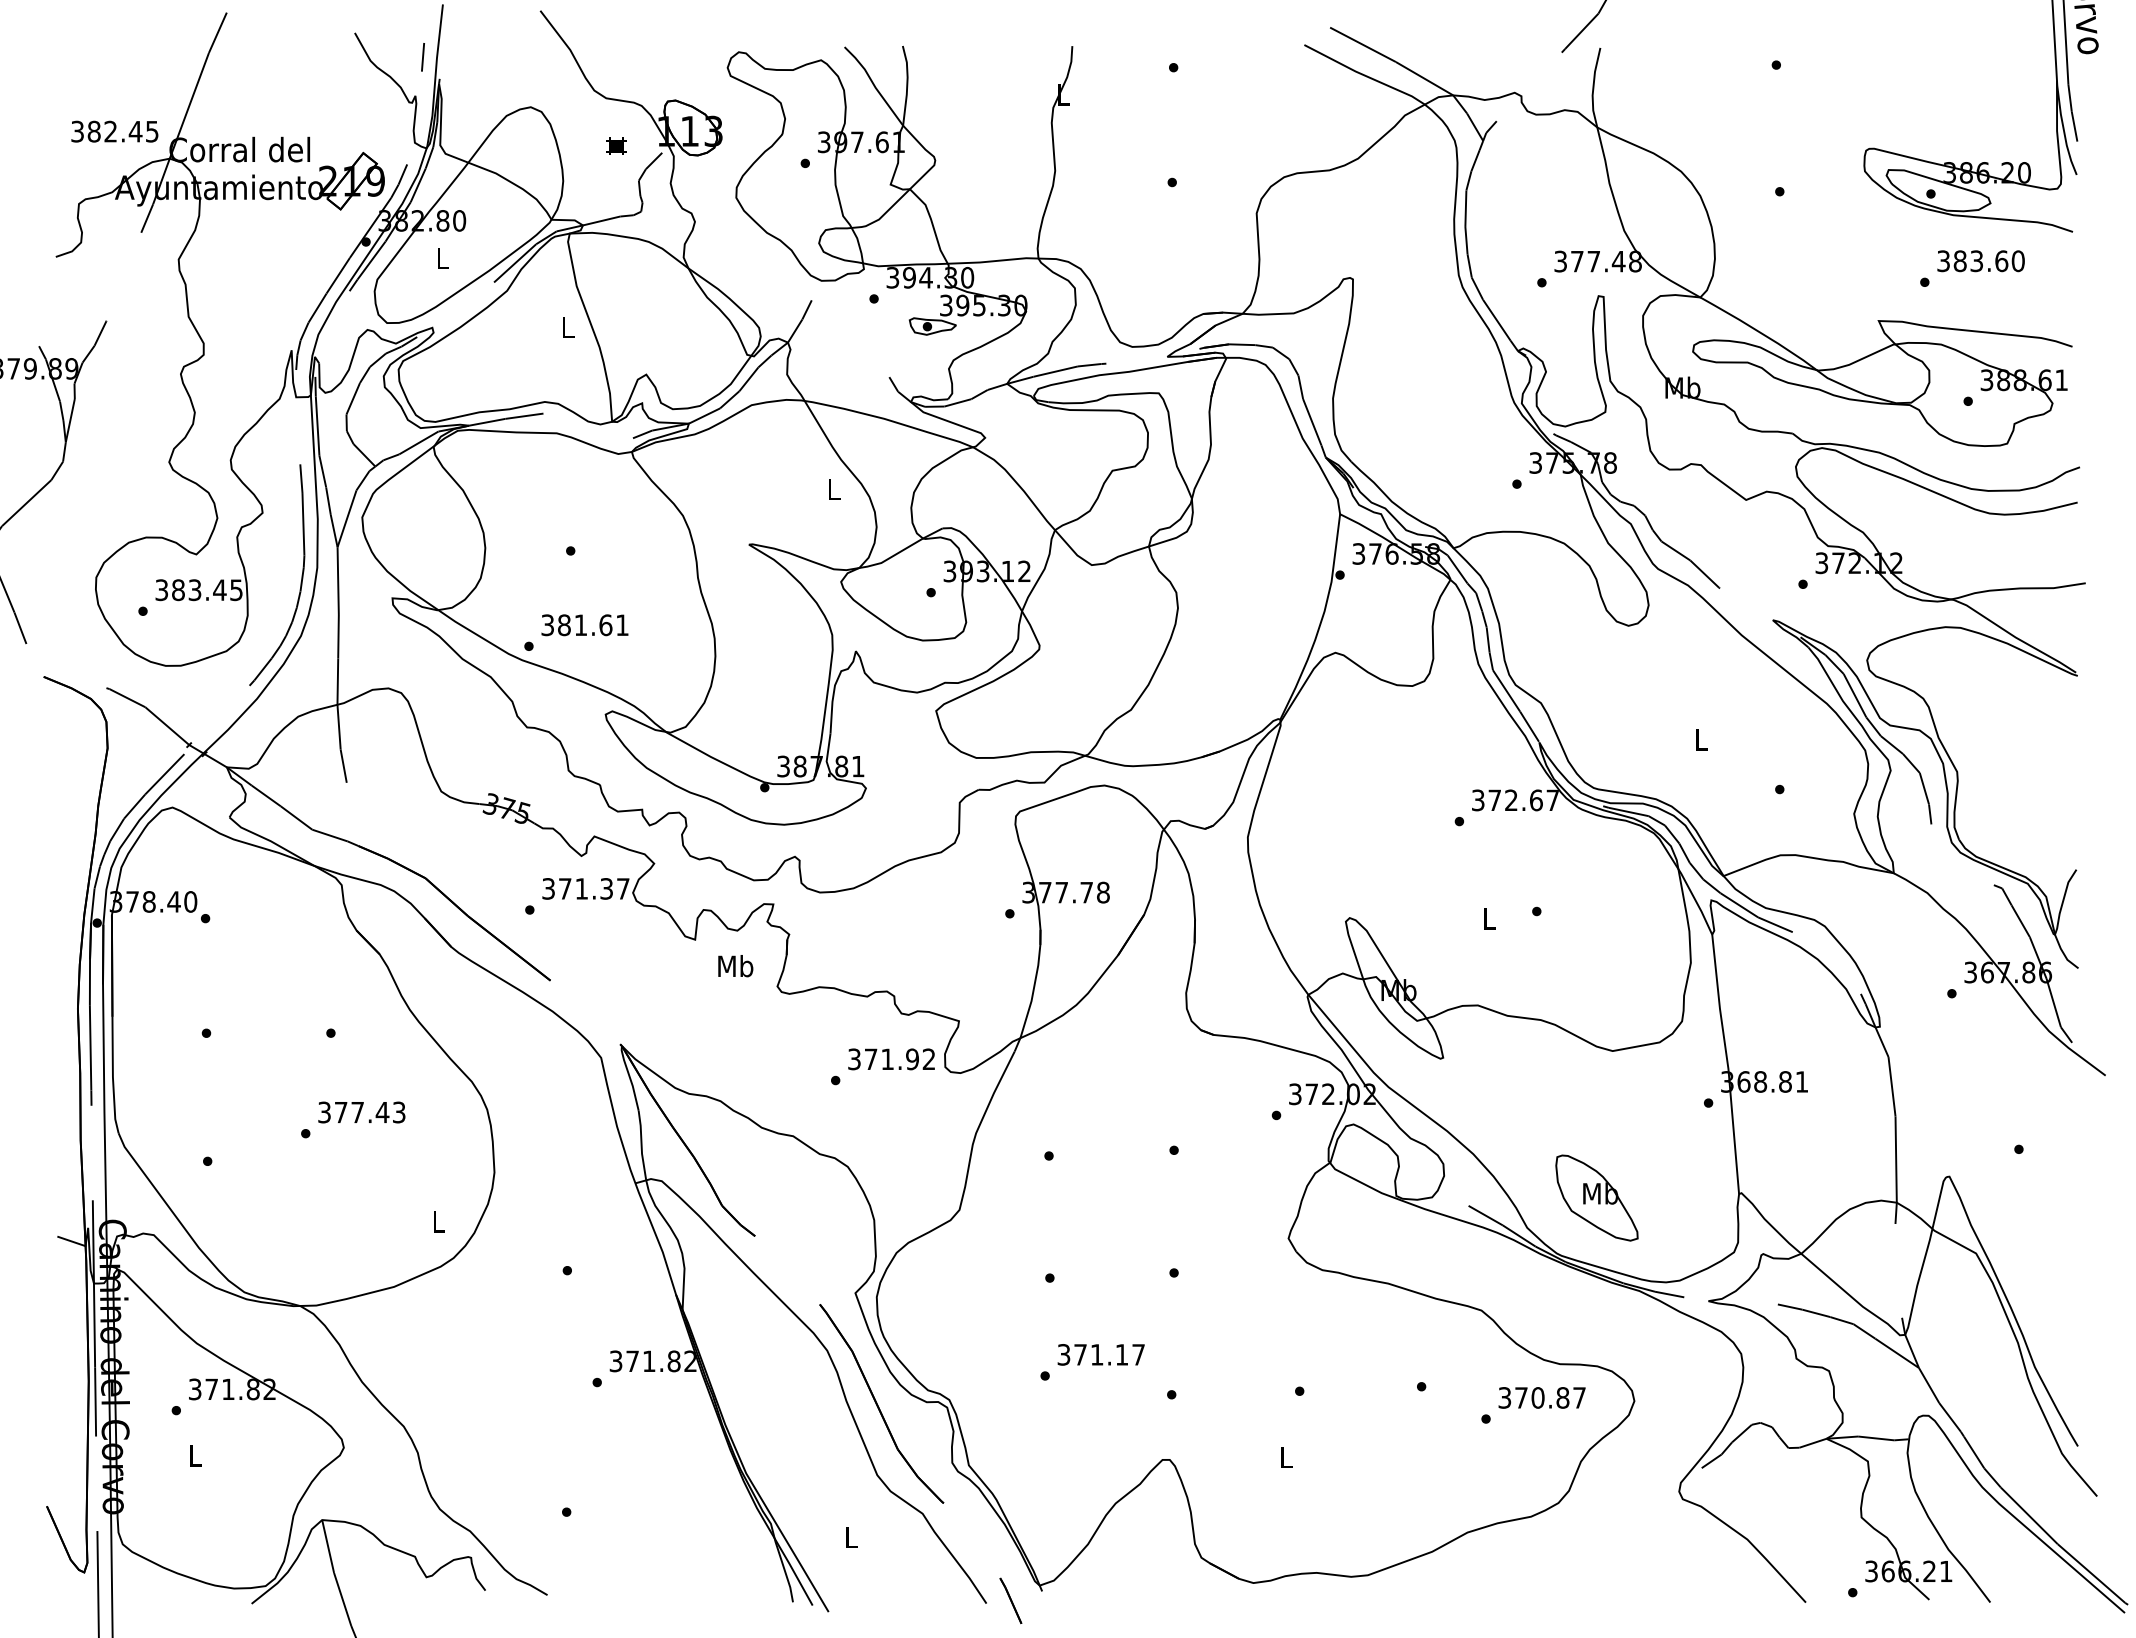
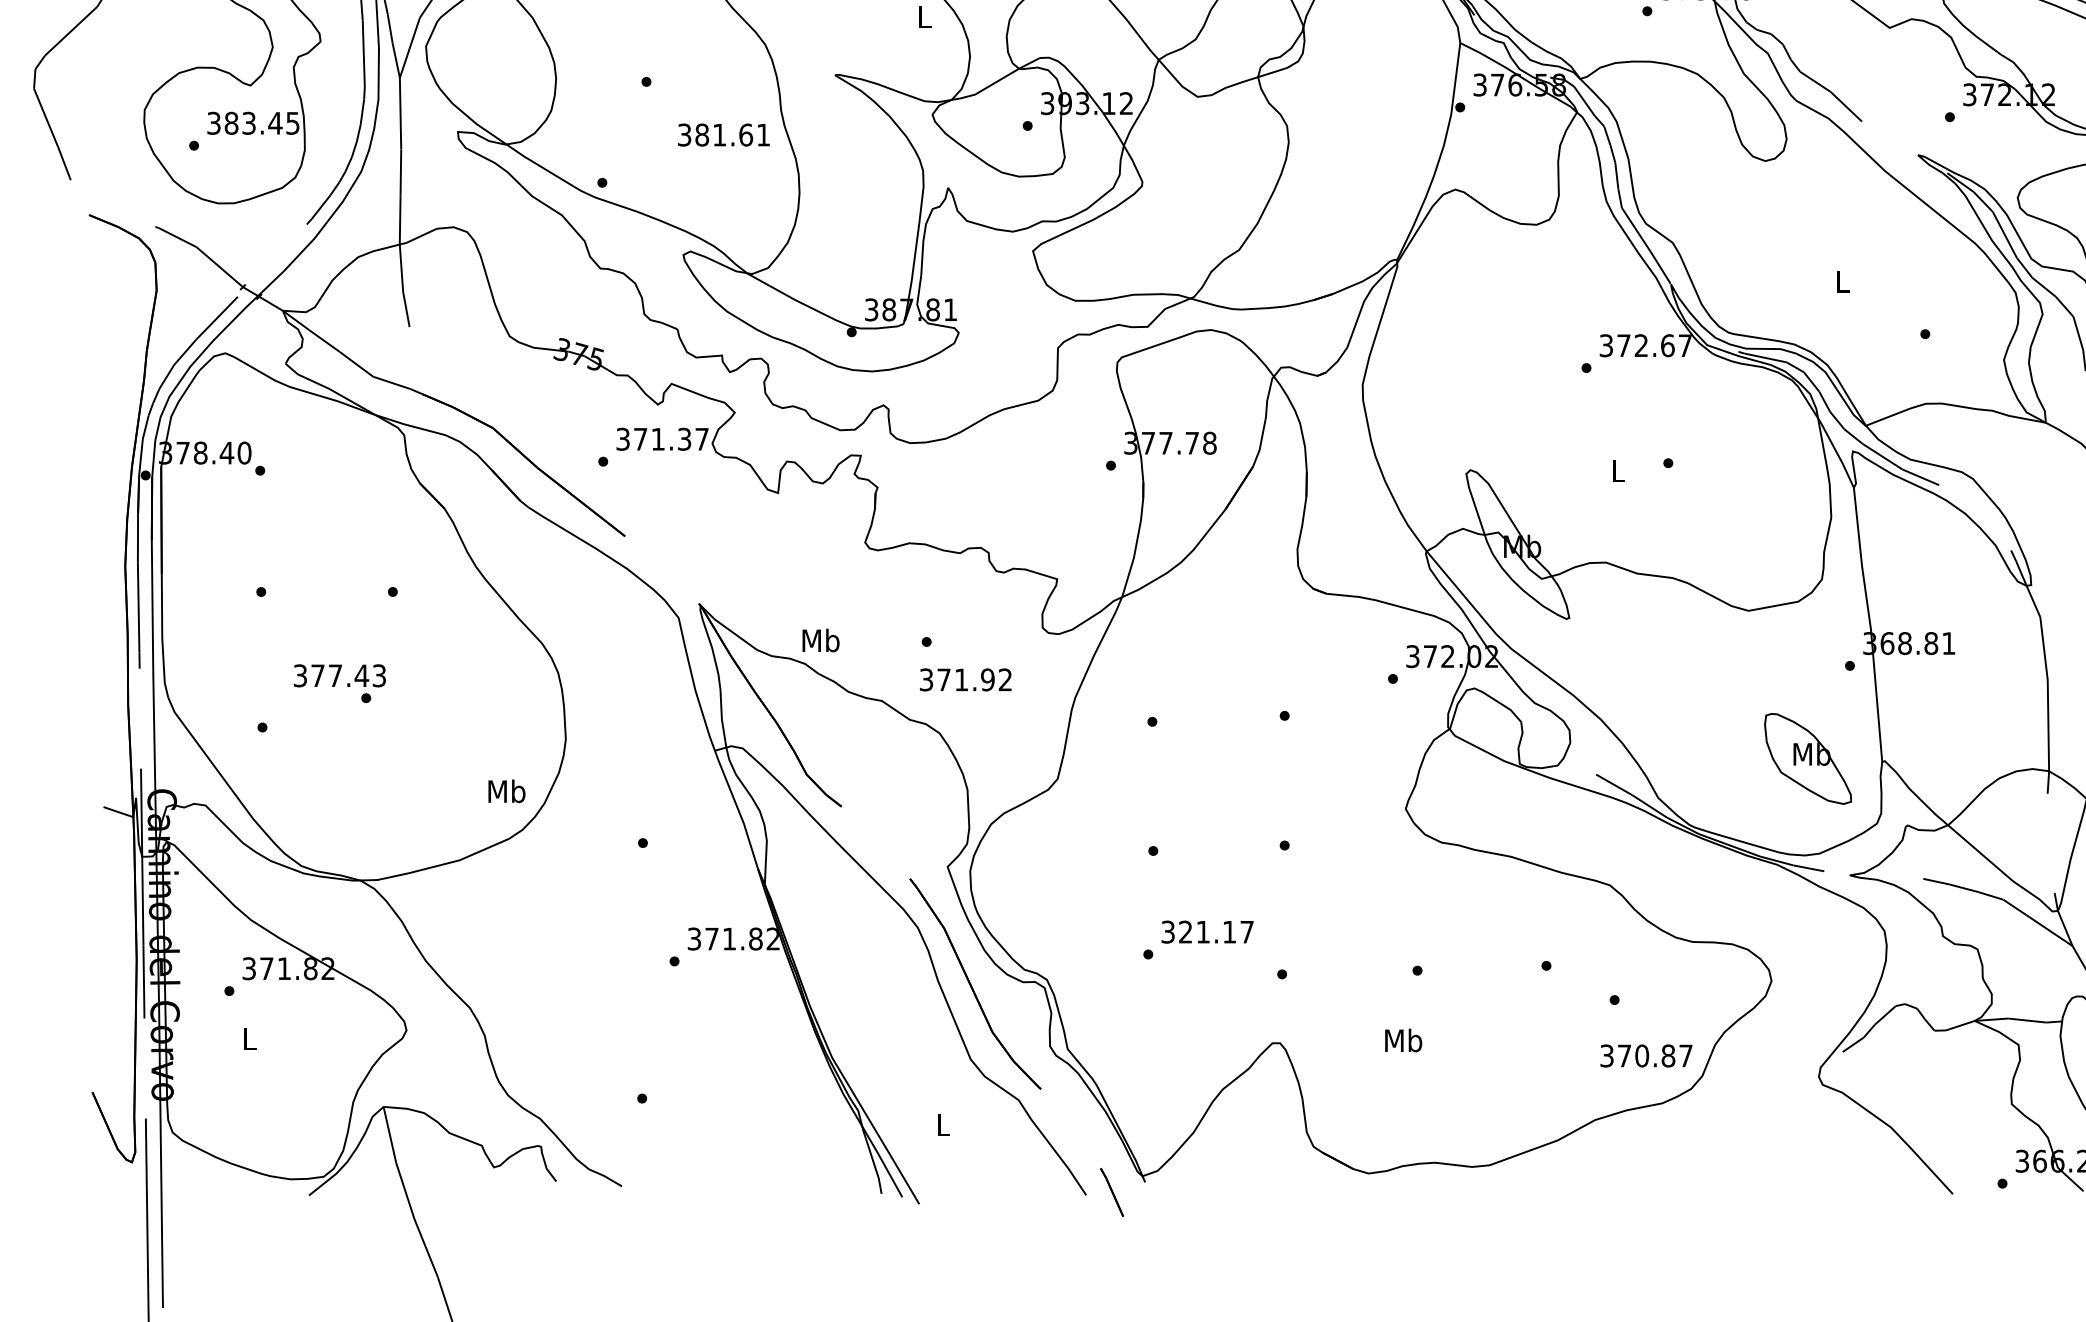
text: (584, 625) -> (723, 135), moved
text: (735, 966) -> (820, 640), moved
text: (891, 1059) -> (965, 680), moved
text: (361, 1112) -> (339, 675), moved
part: (1596, 1197) -> (1807, 758), moved
text: (438, 1221) -> (506, 791), L -> Mb
text: (1080, 1354) -> (1185, 931), 371.17 -> 321.17
text: (1541, 1397) -> (1645, 1055), moved
text: (1286, 1457) -> (1403, 1040), L -> Mb

